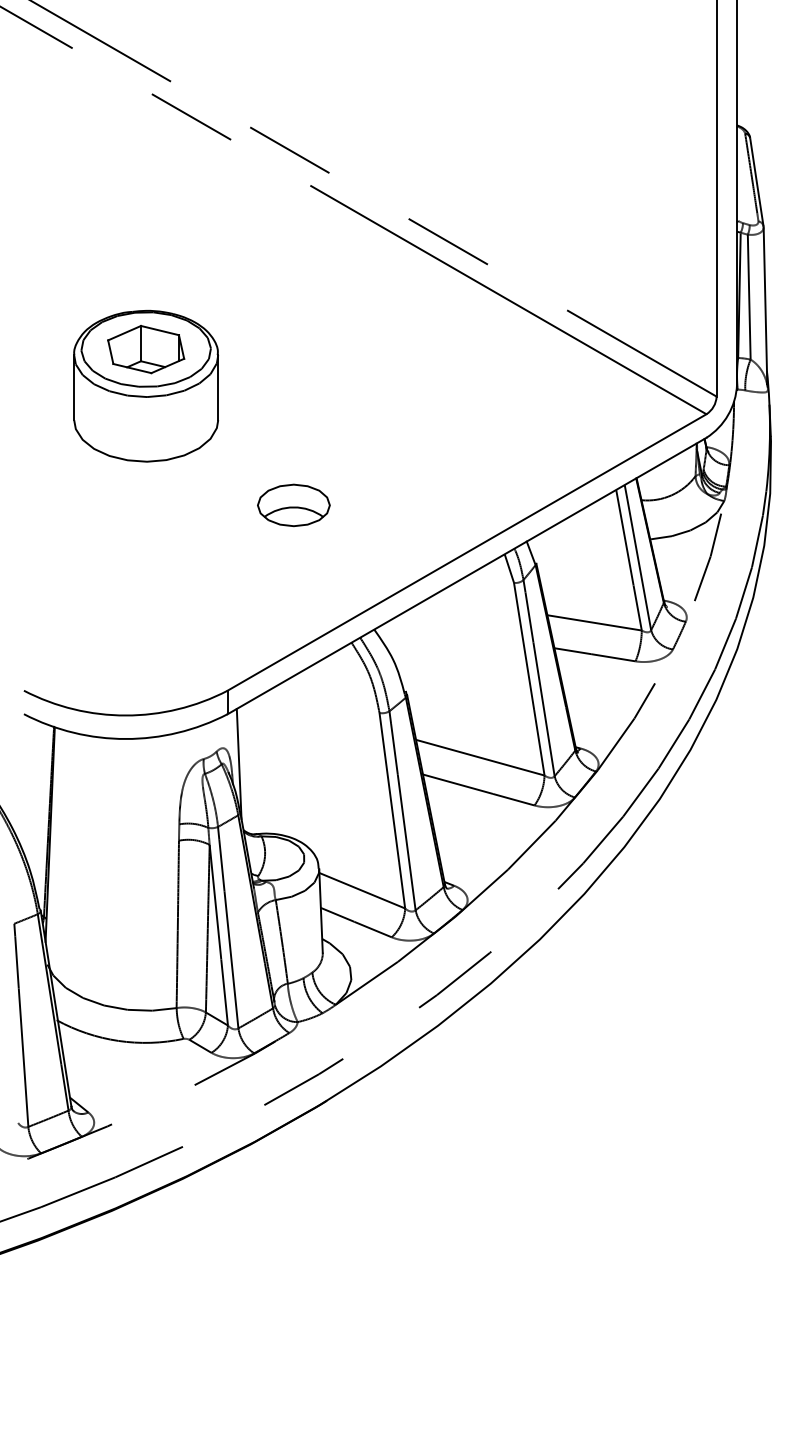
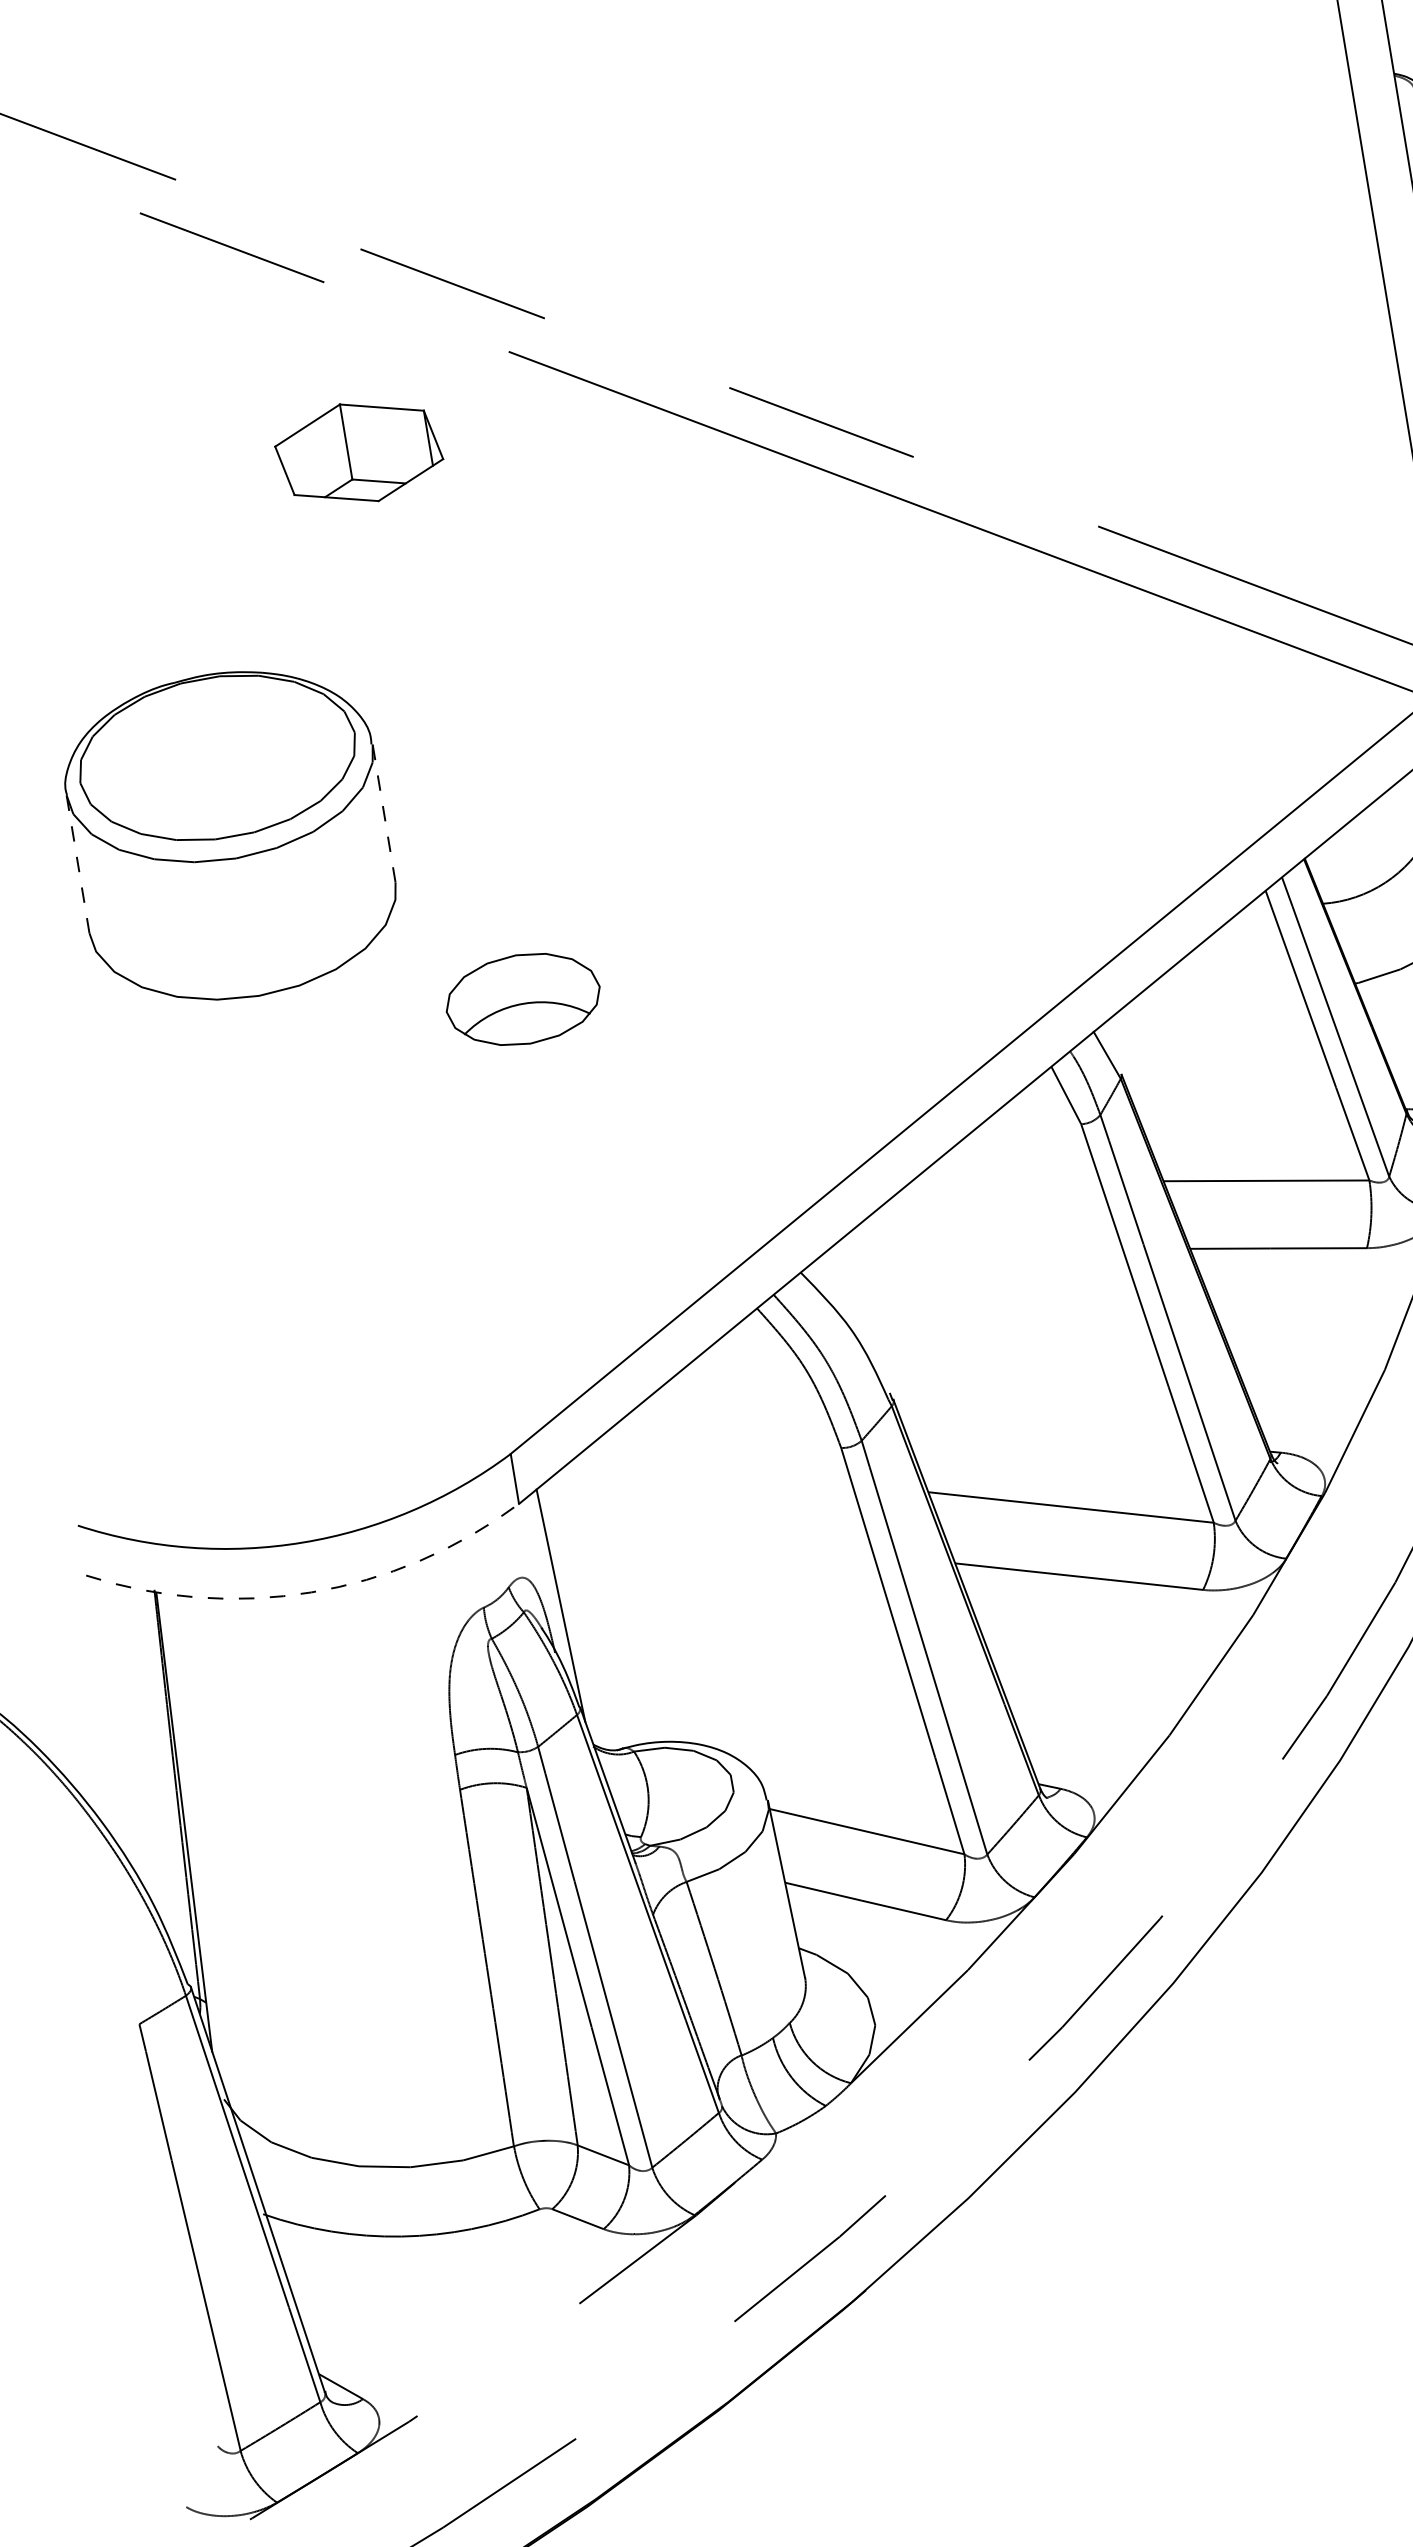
part: (146, 349) -> (359, 452), moved
line: (218, 387) -> (384, 813), solid -> dashed
line: (74, 388) -> (78, 865), solid -> dashed
part: (293, 505) -> (522, 999), moved
arc: (125, 739) -> (310, 1593), solid -> dashed

